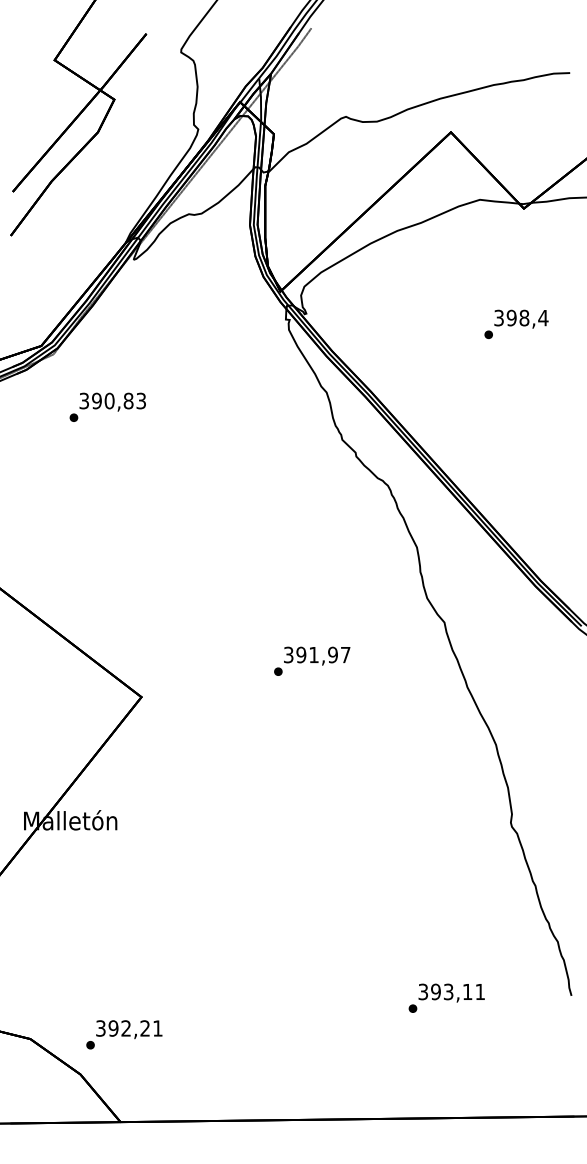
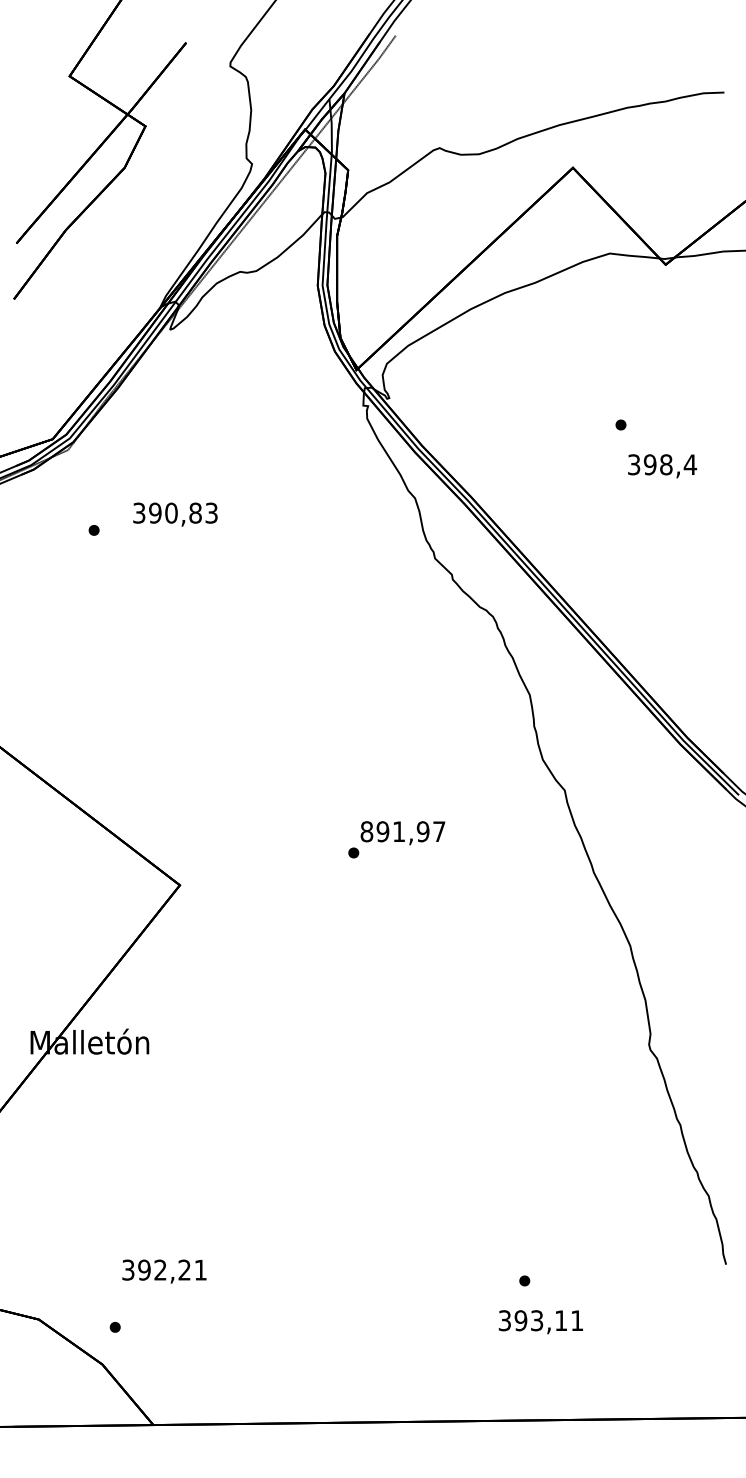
text: (521, 319) -> (662, 466), moved
text: (112, 402) -> (175, 514), moved
text: (288, 654) -> (366, 831), 391,97 -> 891,97
text: (451, 993) -> (540, 1322), moved
text: (129, 1029) -> (164, 1271), moved

